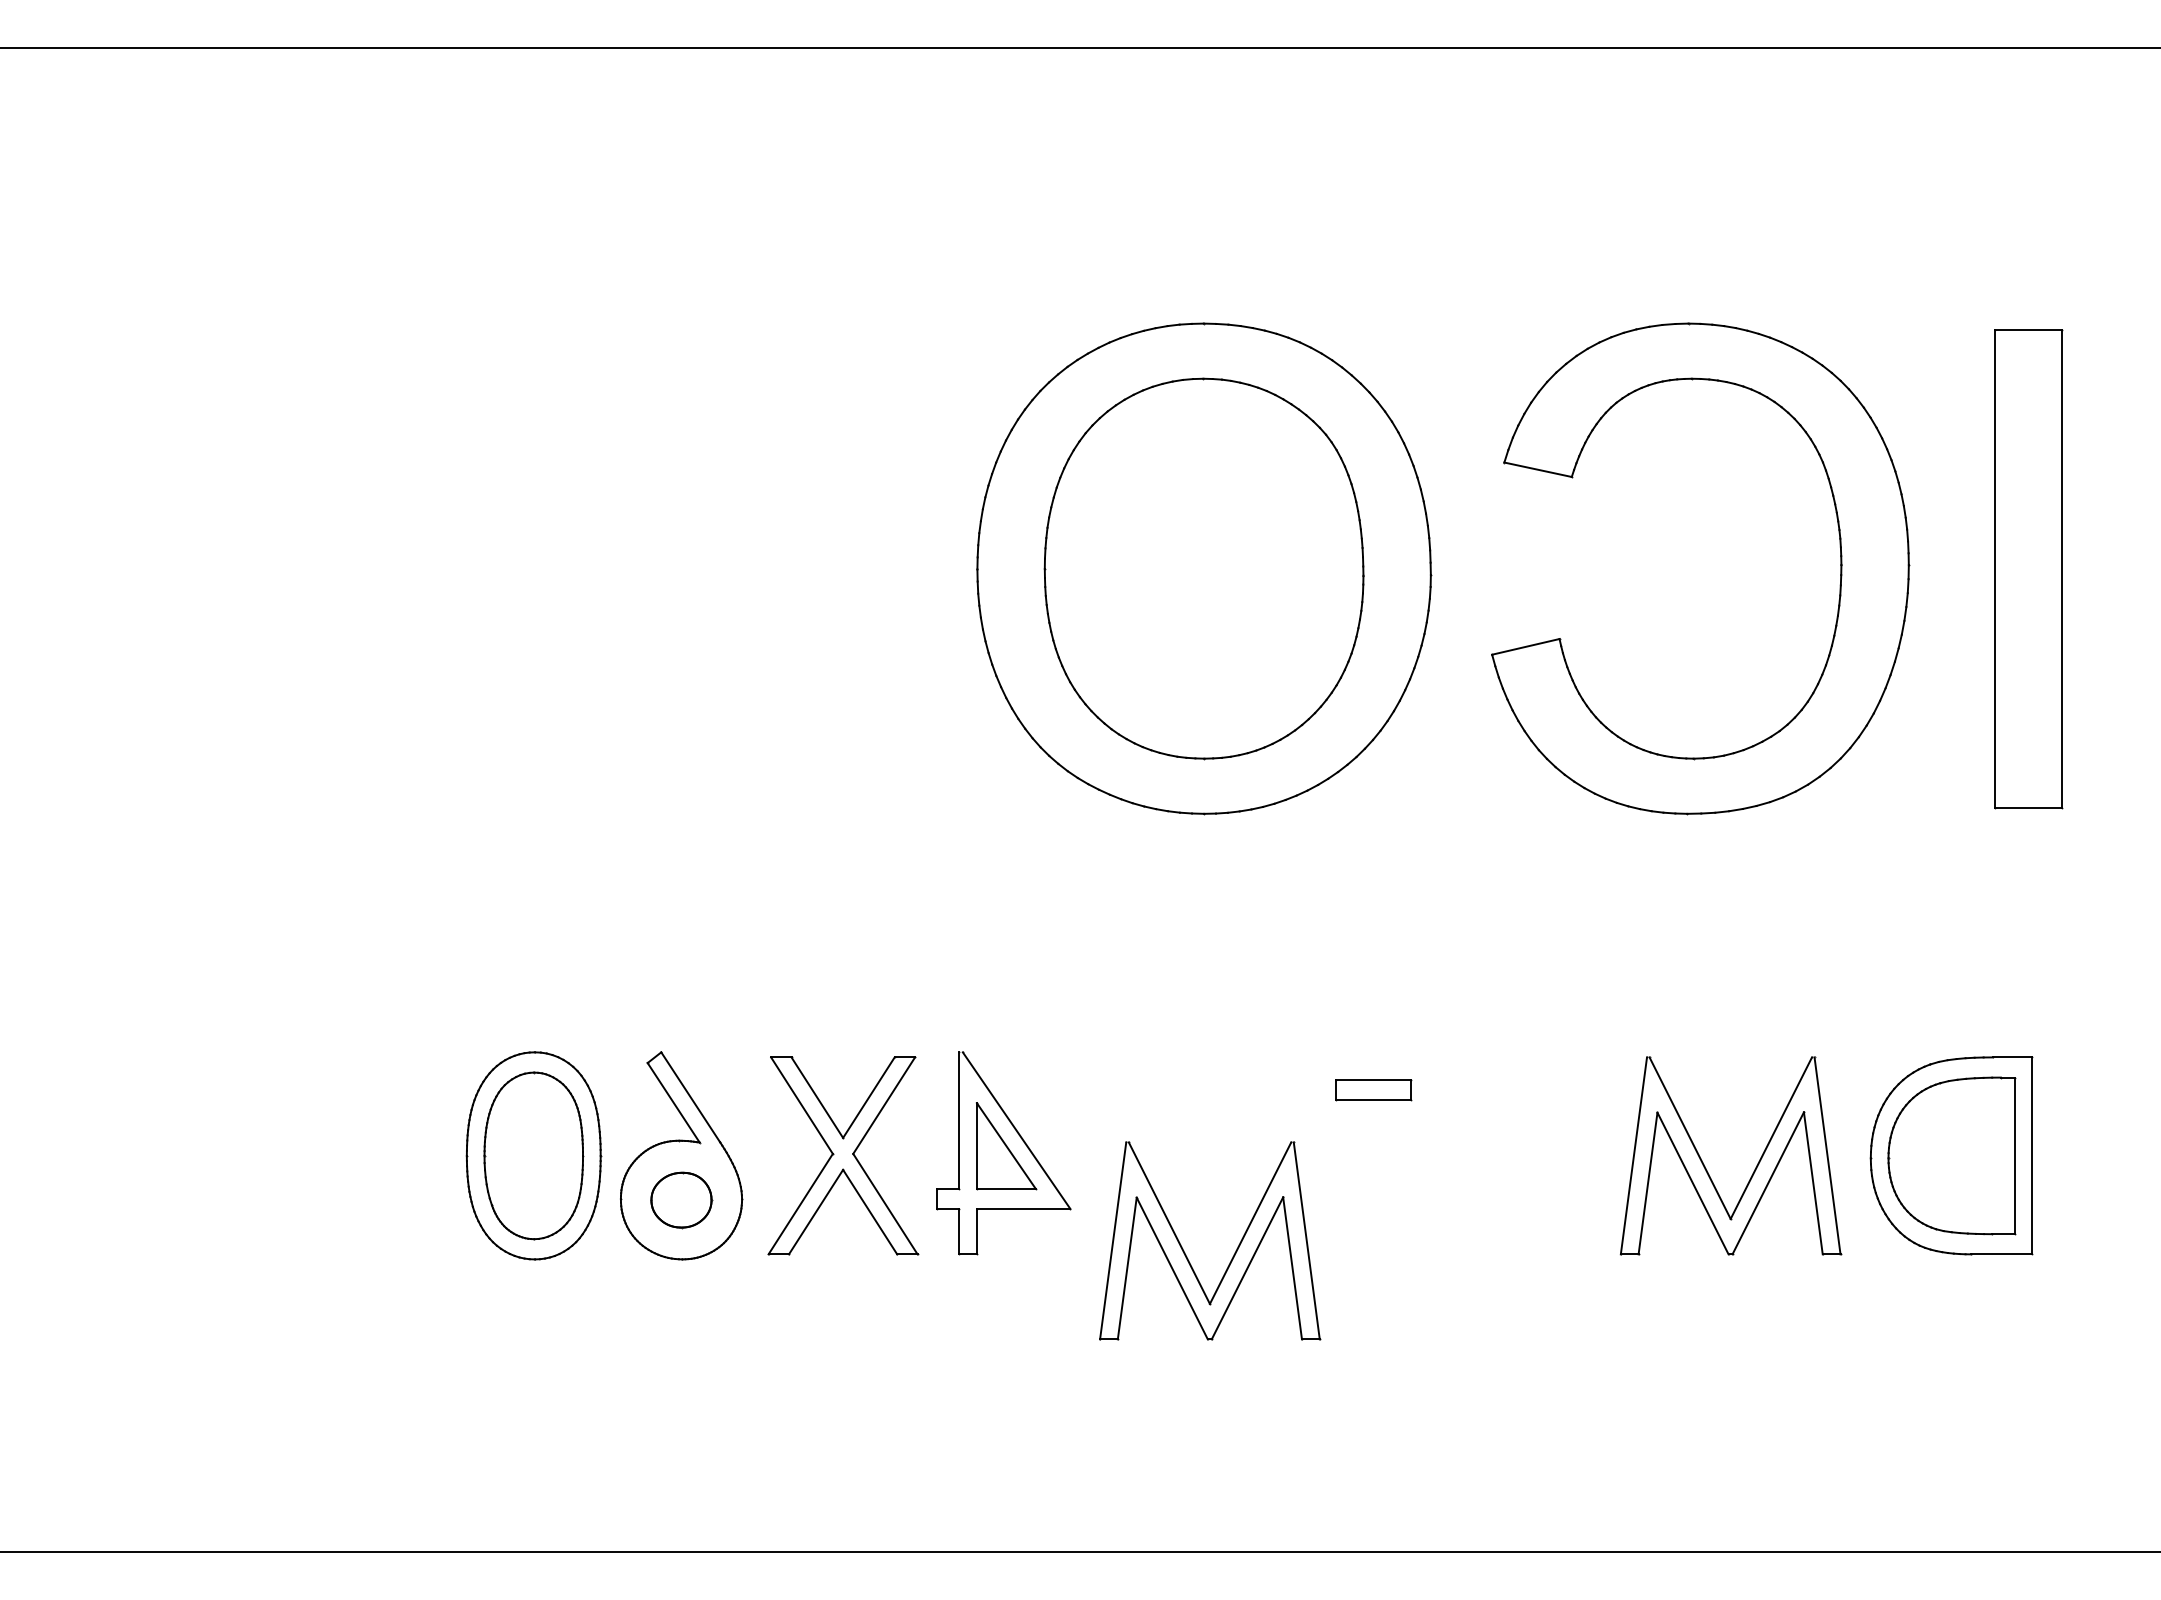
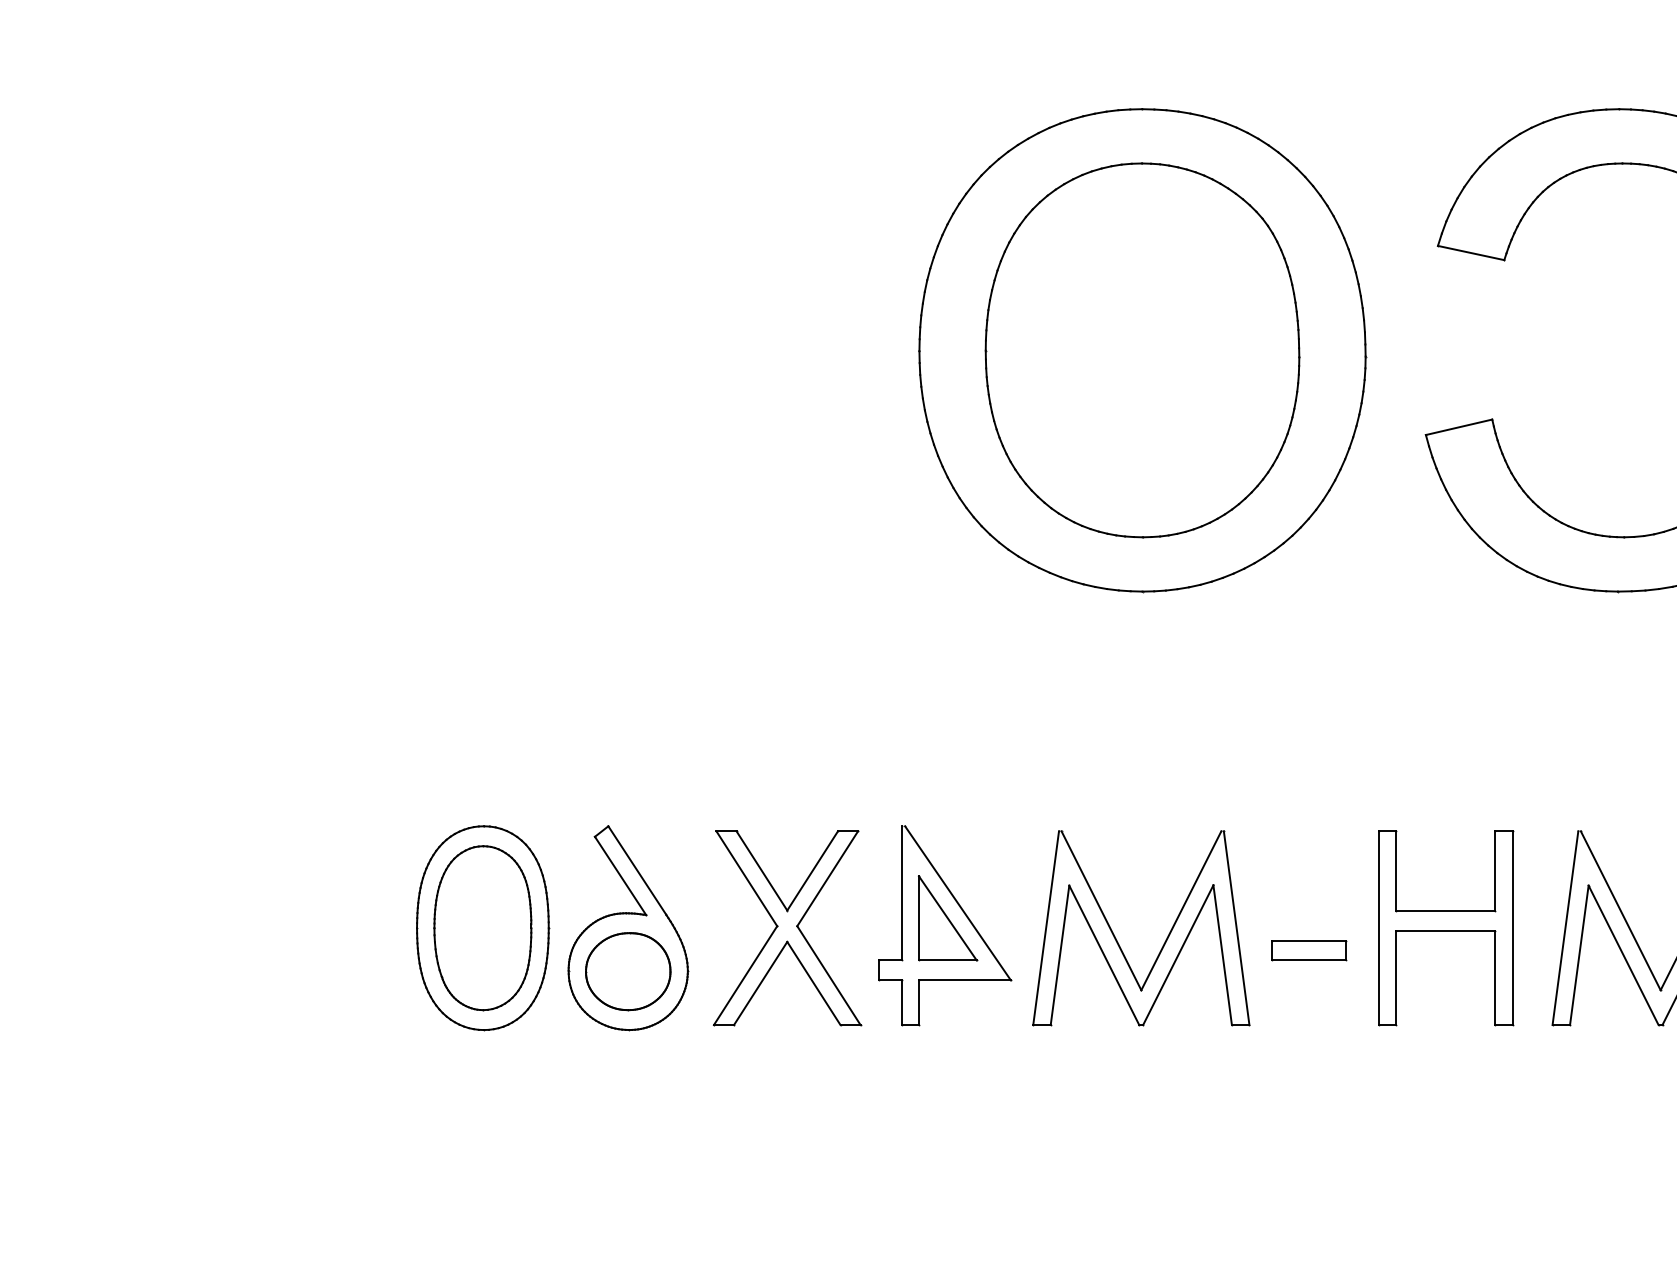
part: (1373, 1090) -> (1309, 951), moved
part: (1512, 1155) -> (1445, 927), added
part: (681, 1200) -> (628, 972), size x1.43
part: (1234, 1252) -> (1165, 939), moved

